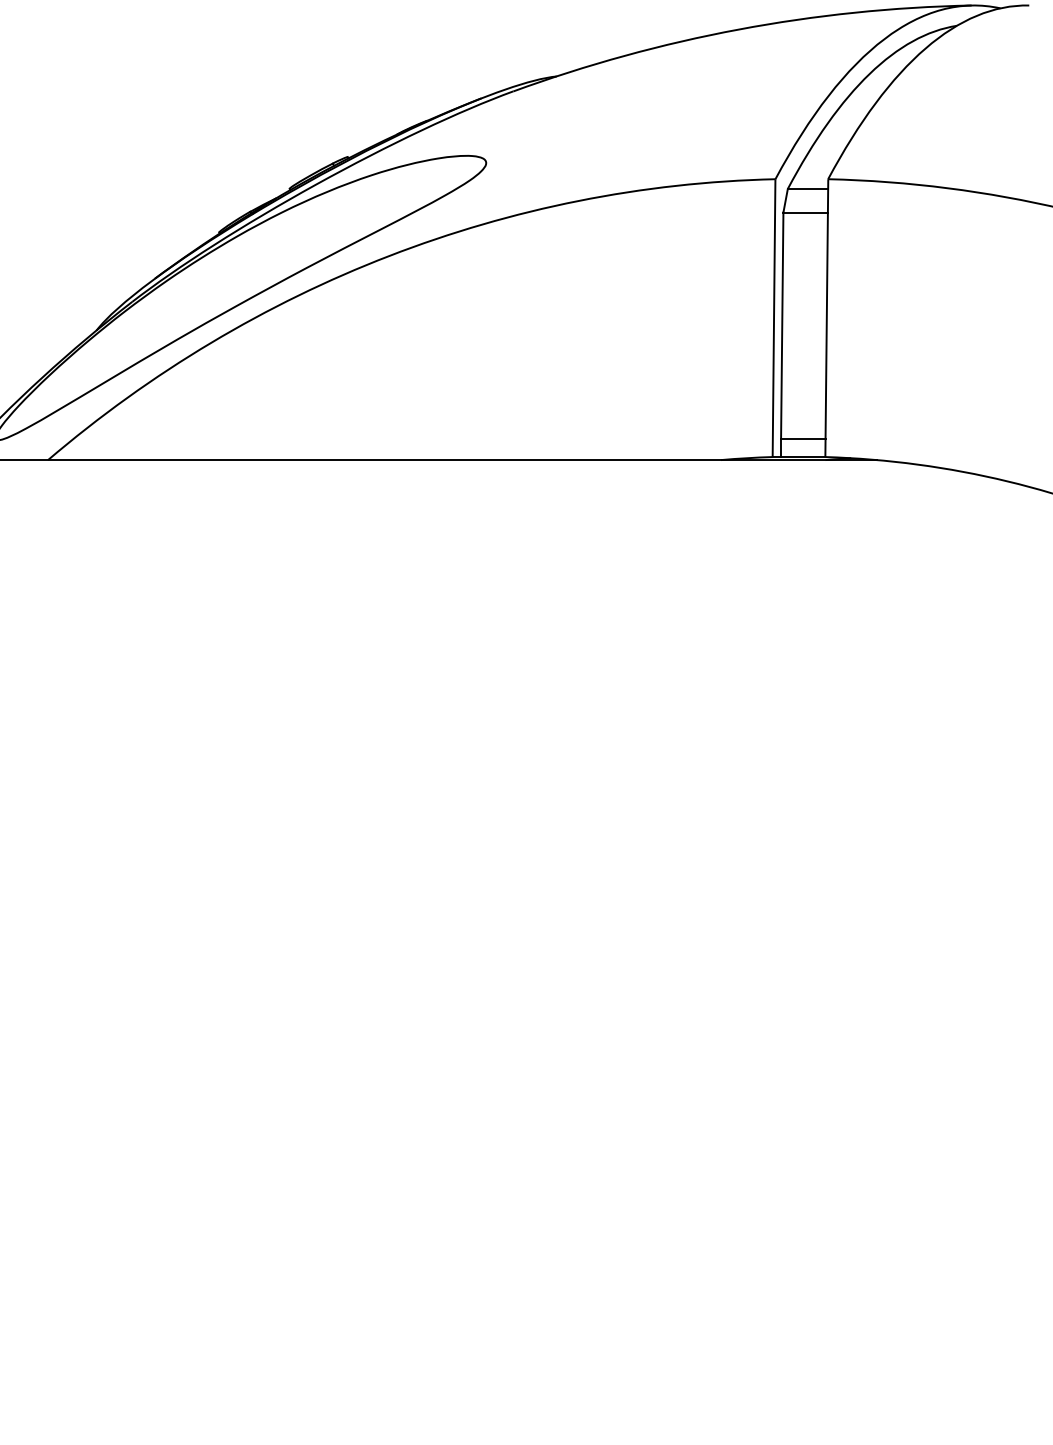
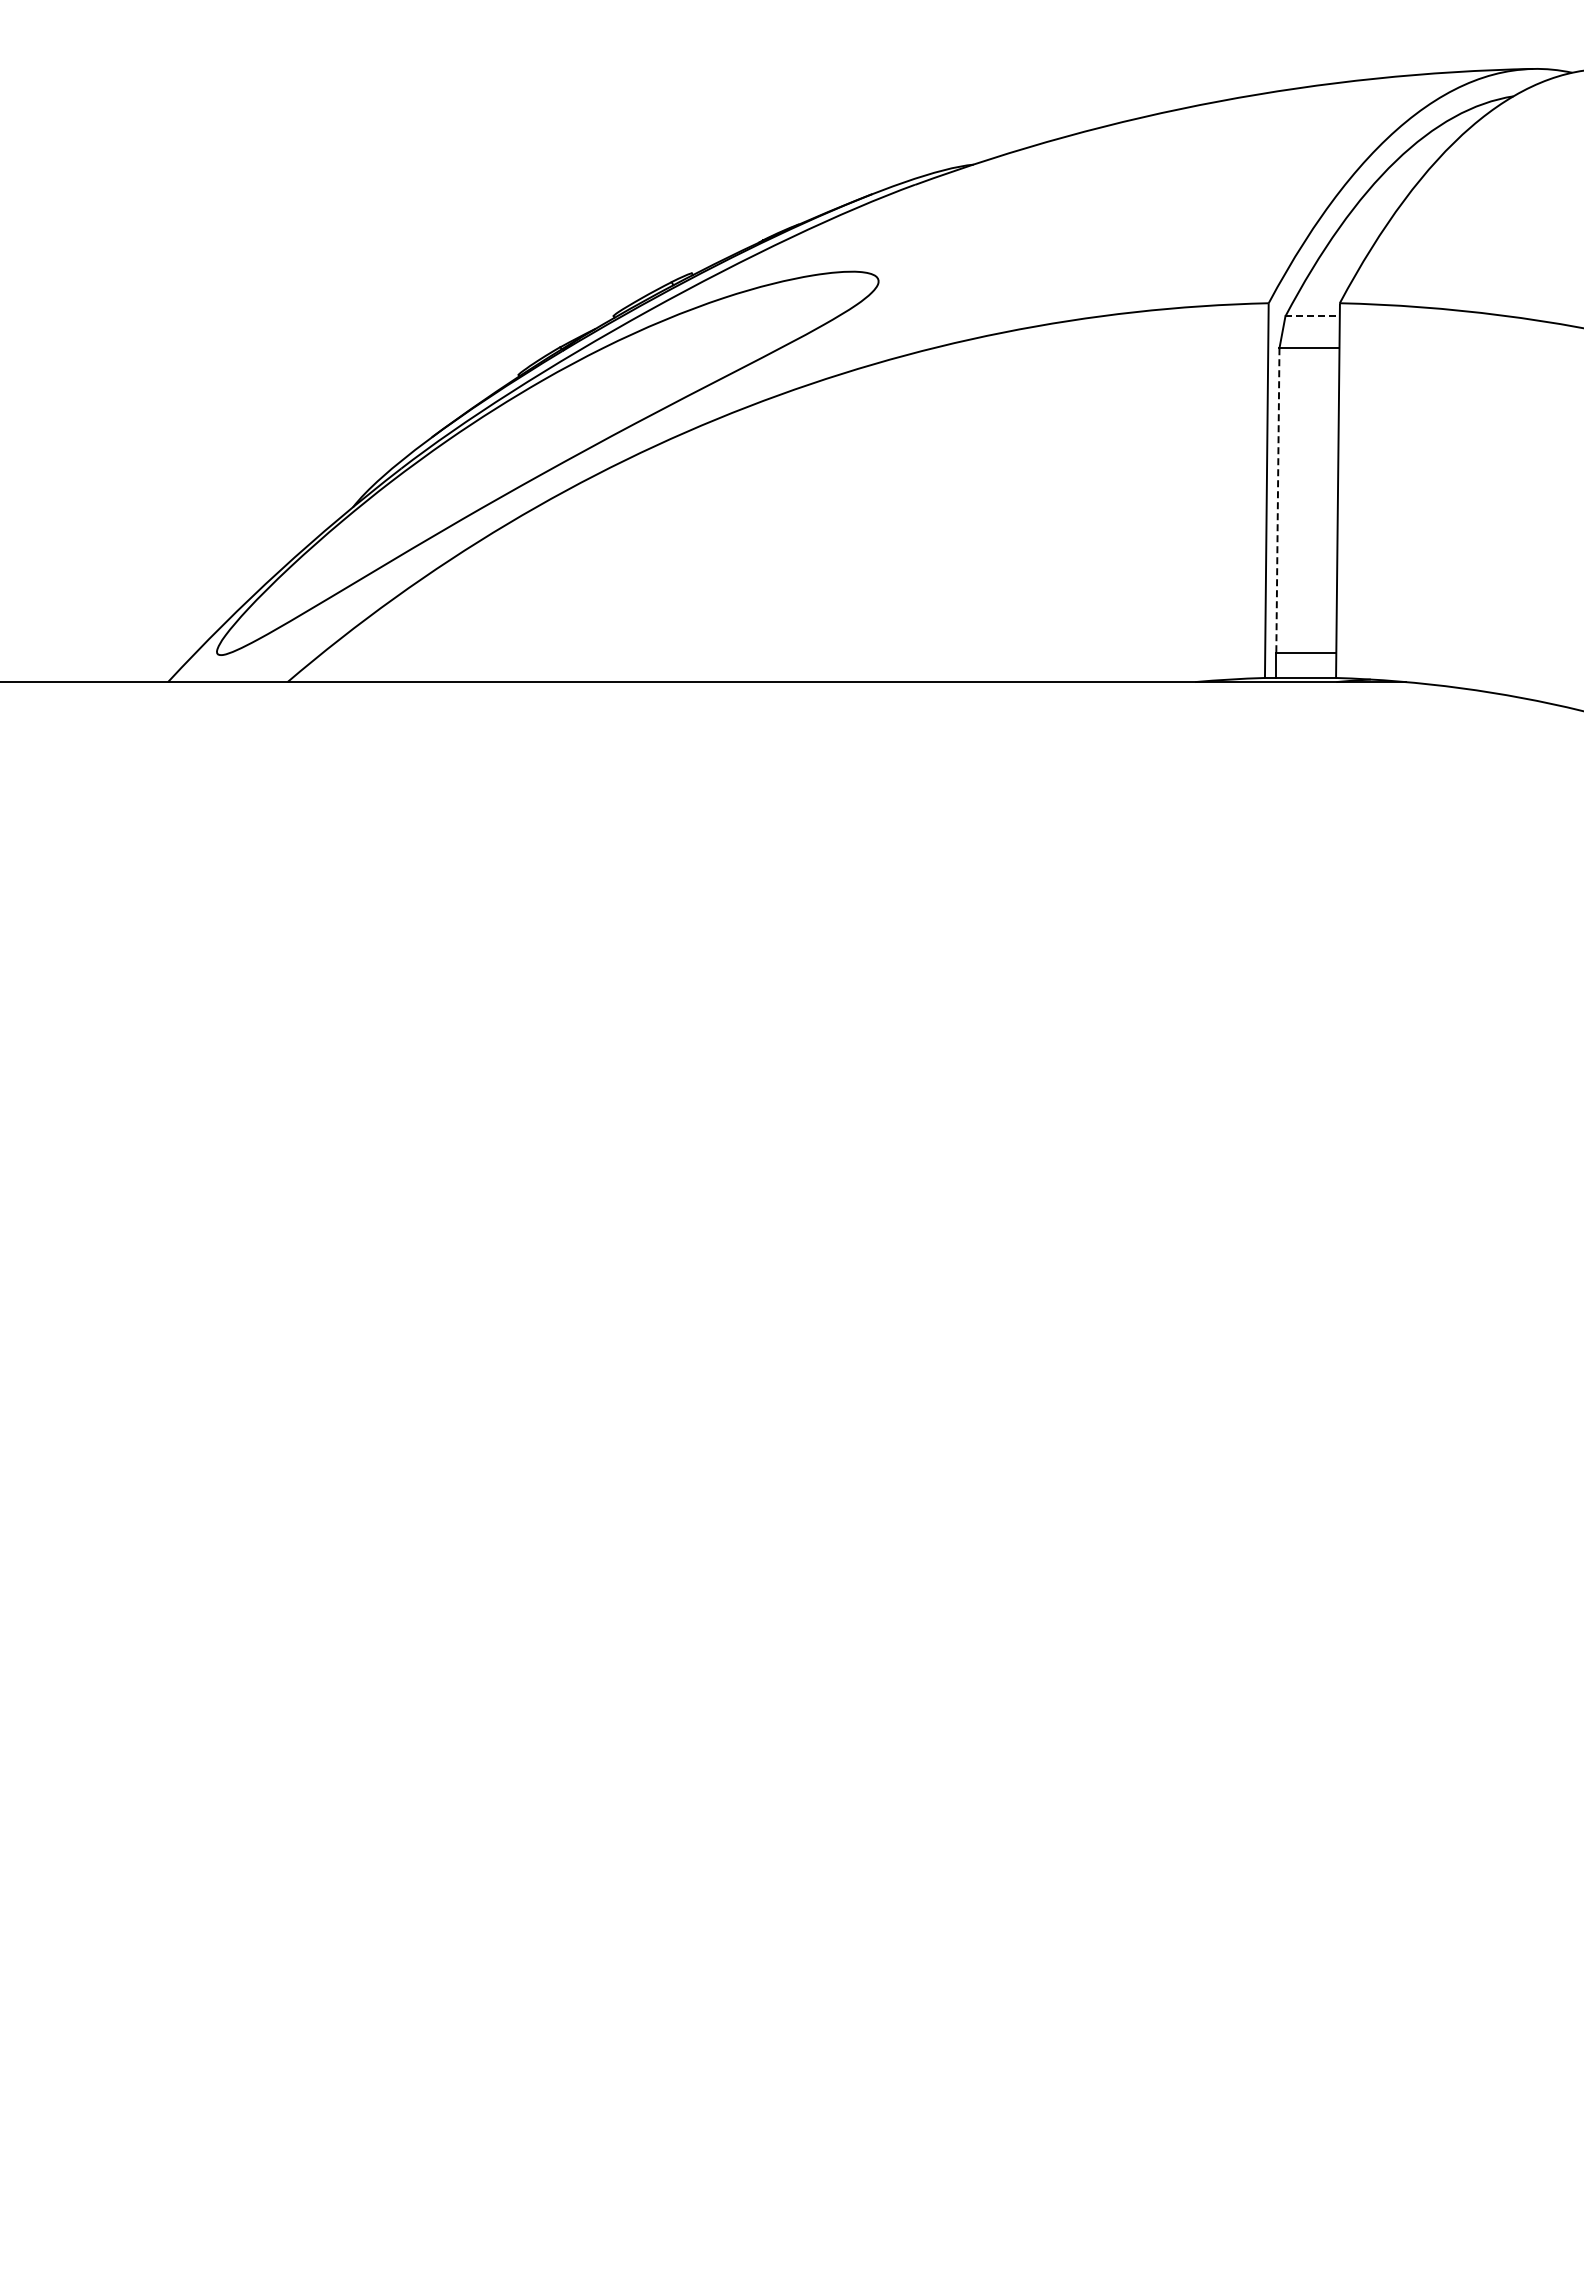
line: (808, 189) -> (1313, 316), solid -> dashed
line: (781, 326) -> (1277, 501), solid -> dashed

